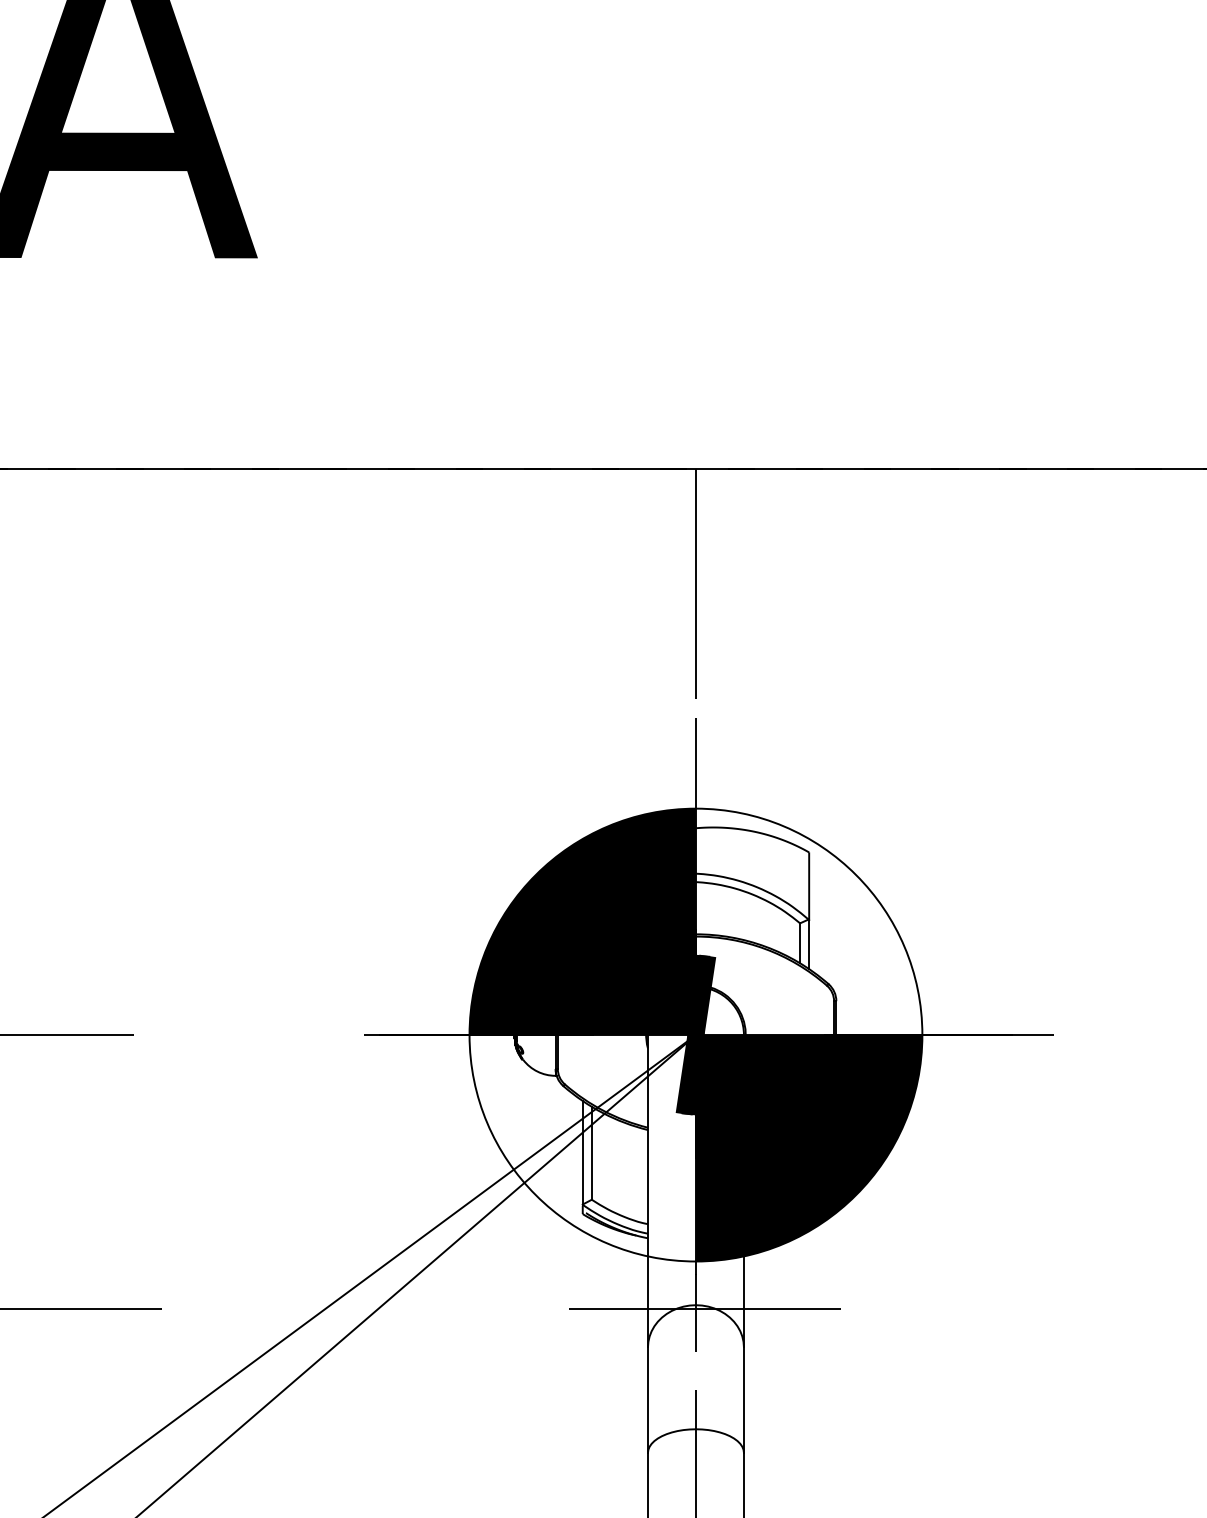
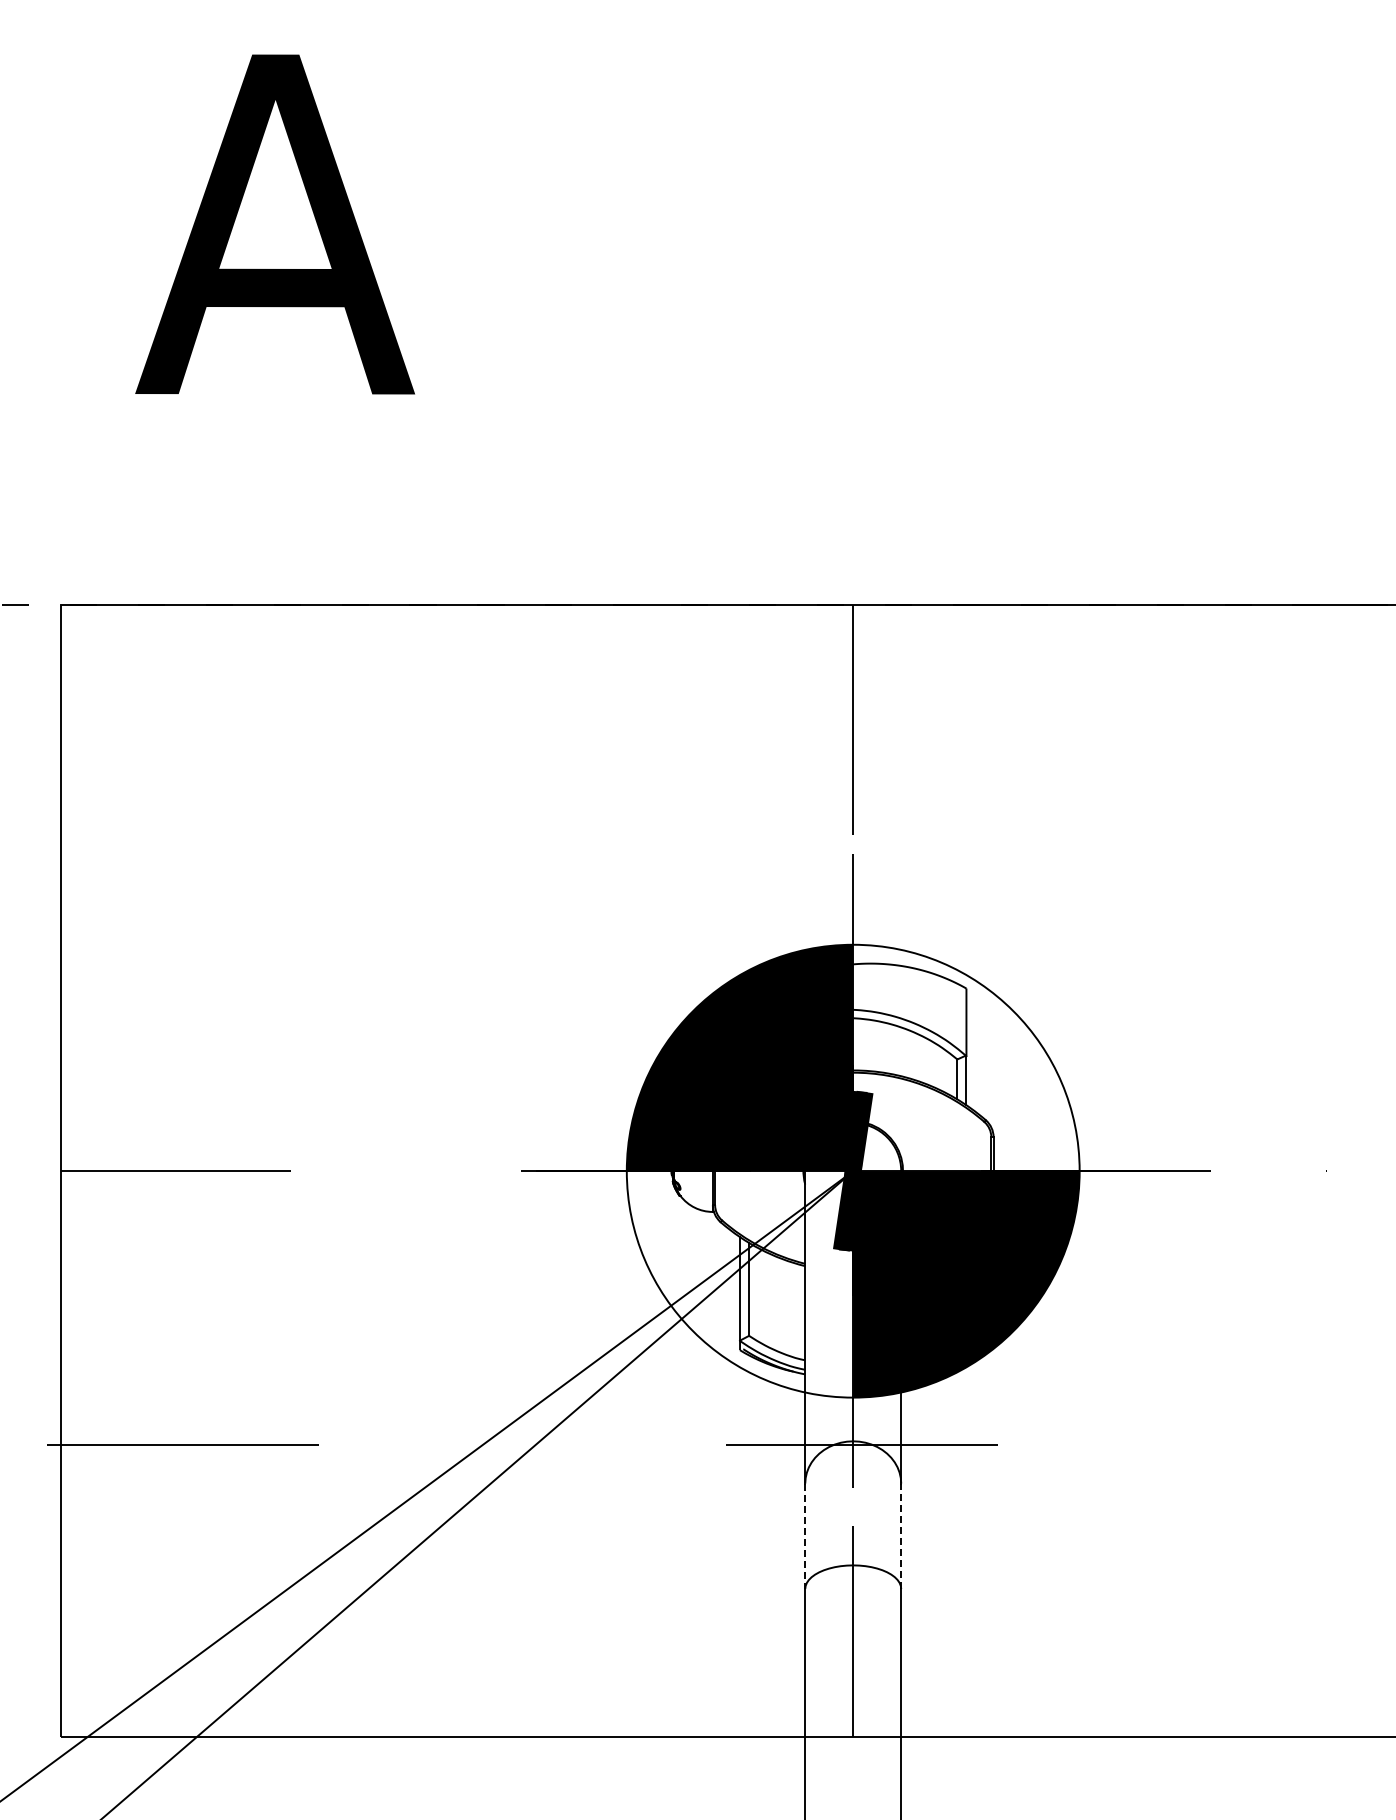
line: (648, 1400) -> (805, 1536), solid -> dashed
line: (744, 1400) -> (901, 1536), solid -> dashed

